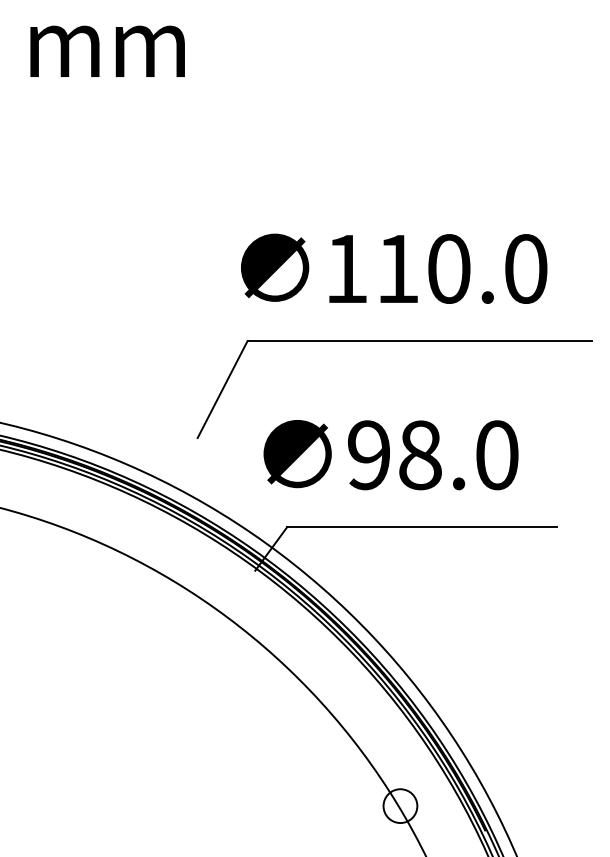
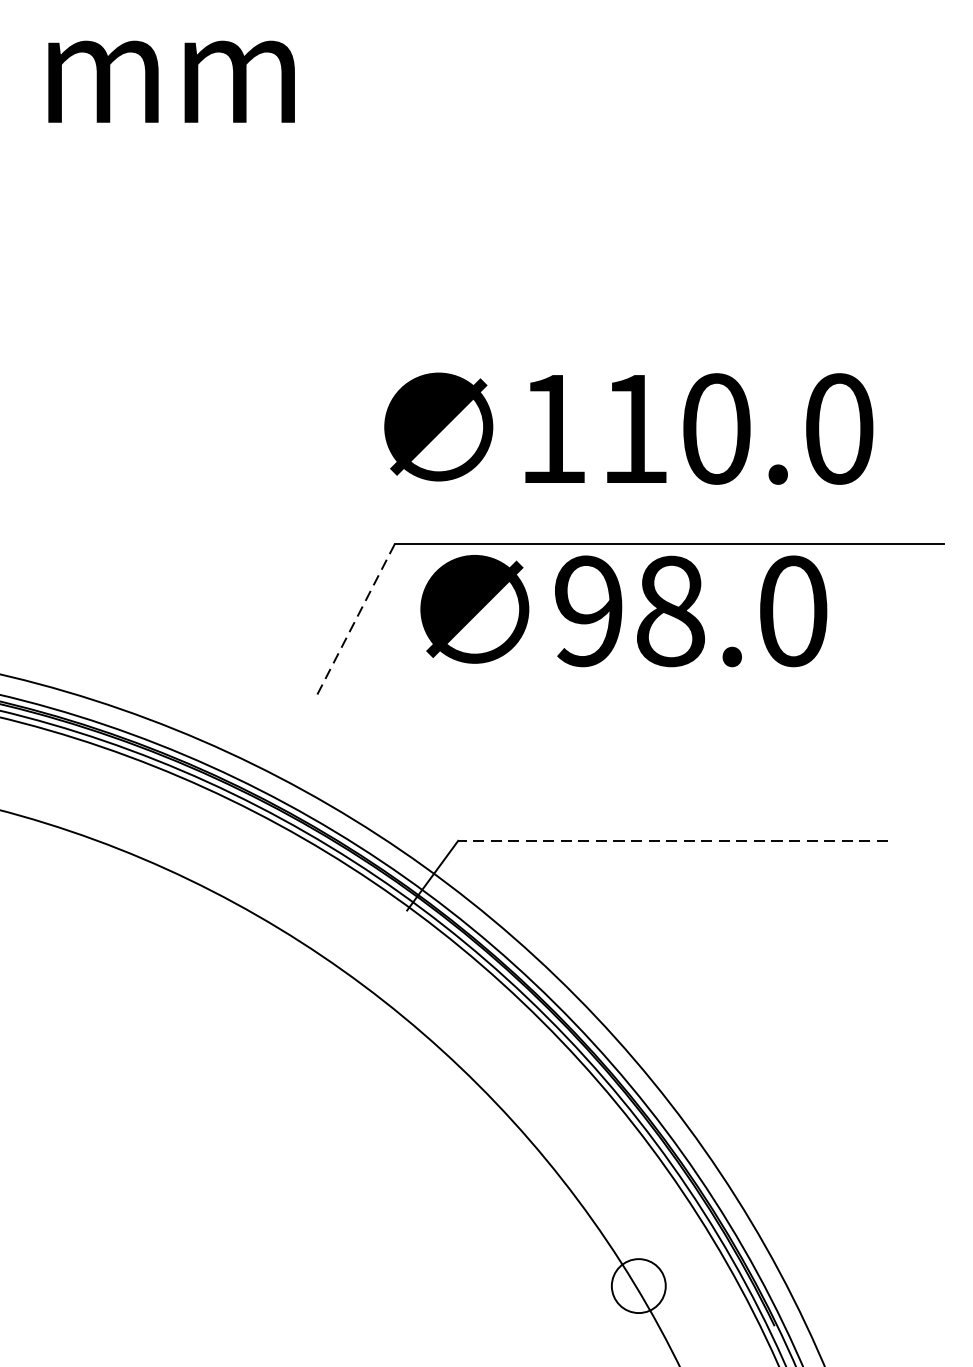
line: (222, 390) -> (354, 622), solid -> dashed
text: (390, 455) -> (622, 611), moved
line: (421, 527) -> (672, 841), solid -> dashed

